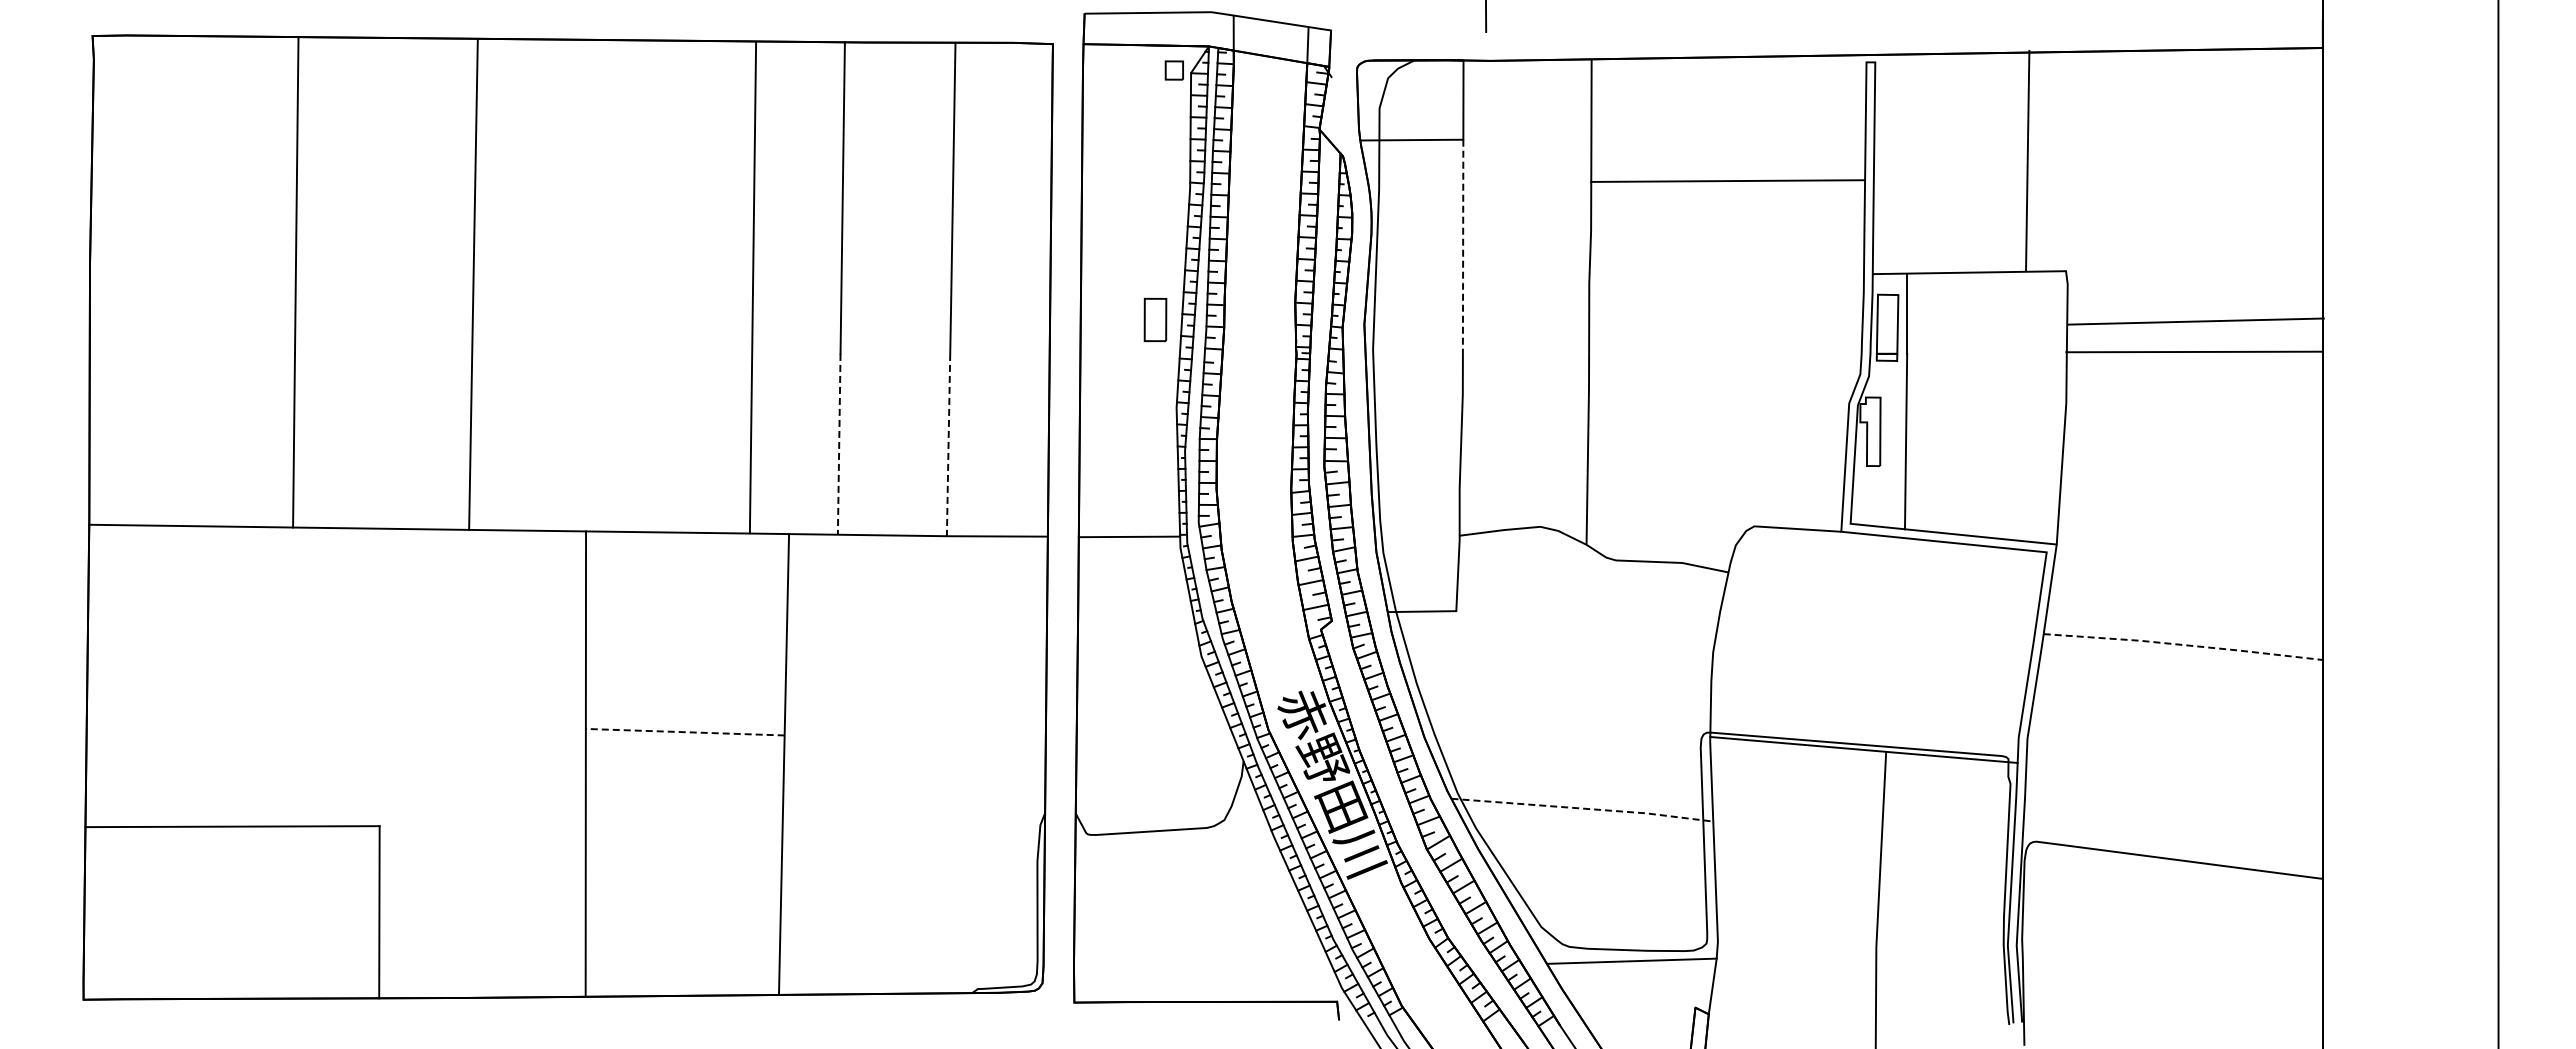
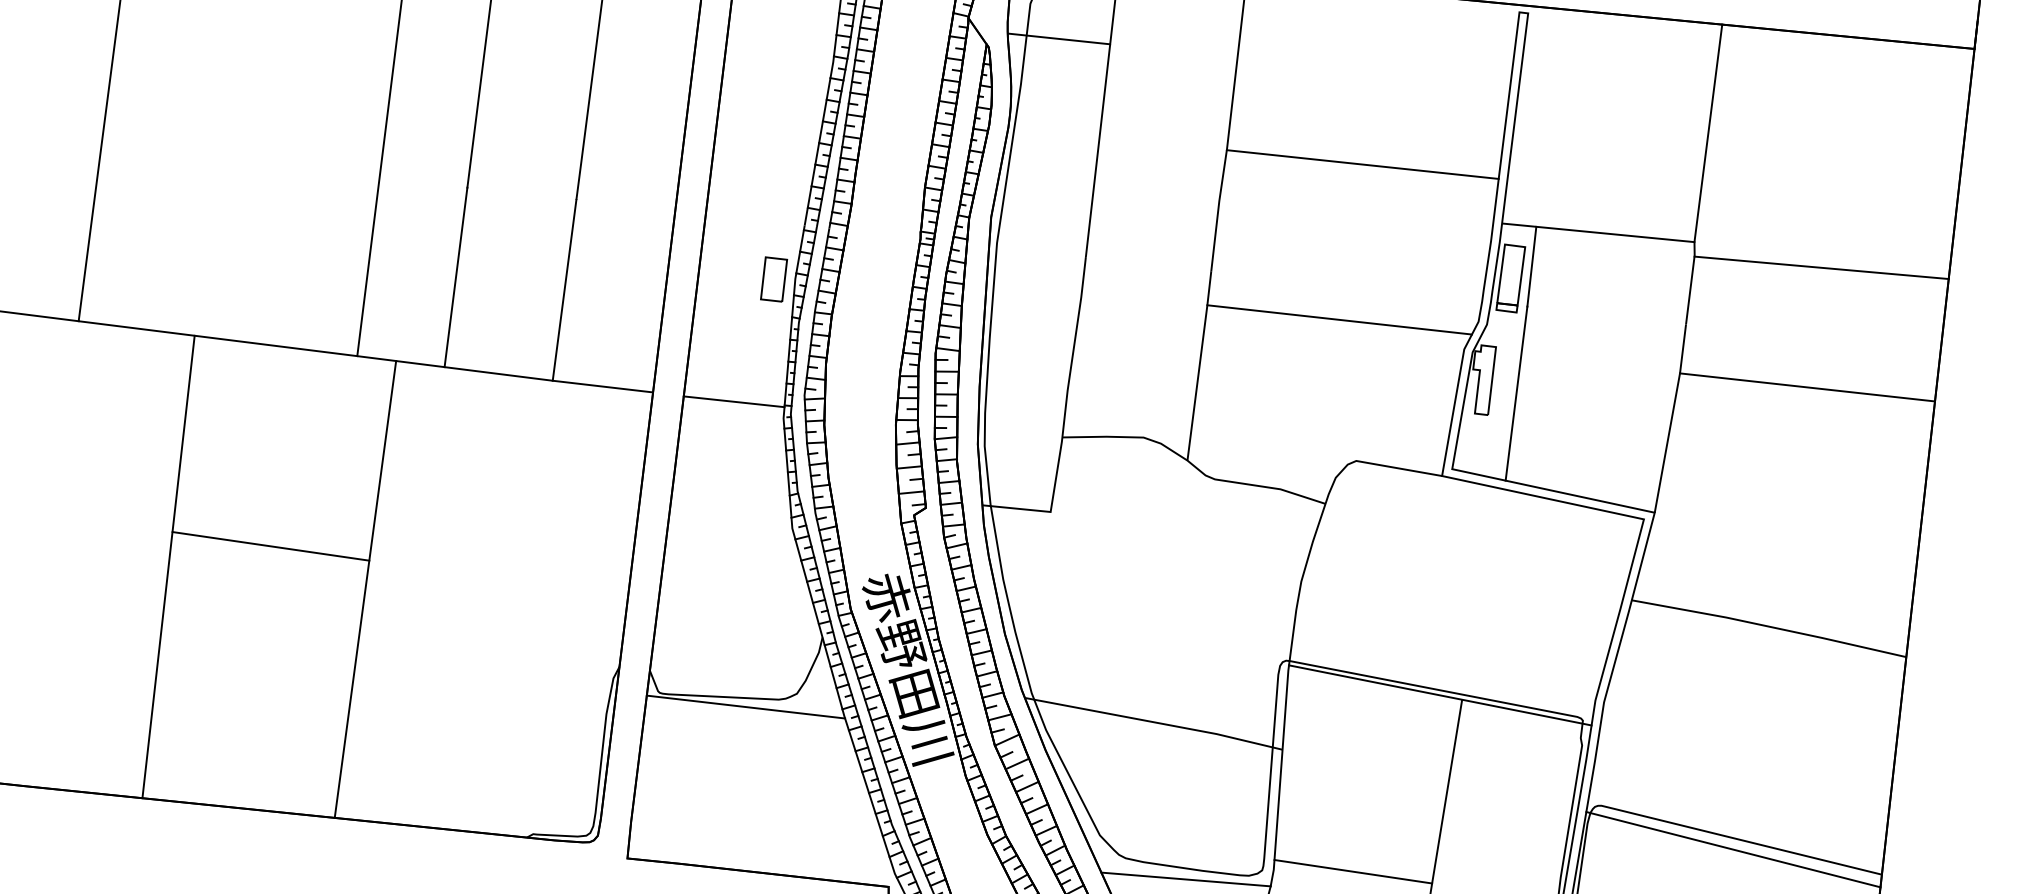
line: (2027, 160) -> (1708, 133), moved
line: (1727, 180) -> (1362, 163), moved
line: (1463, 247) -> (1098, 151), dashed -> solid
part: (1155, 319) -> (774, 279), moved
line: (2195, 321) -> (1820, 267), moved
line: (2194, 351) -> (1807, 386), moved
line: (1722, 387) -> (1340, 319), added
line: (839, 444) -> (456, 277), dashed -> solid
line: (948, 445) -> (564, 290), dashed -> solid
line: (2183, 645) -> (1769, 627), dashed -> solid
line: (684, 732) -> (270, 546), dashed -> solid
line: (1583, 808) -> (1155, 722), dashed -> solid
line: (1175, 838) -> (746, 706), added
line: (2172, 870) -> (1733, 849), added
line: (1796, 934) -> (1352, 871), added

